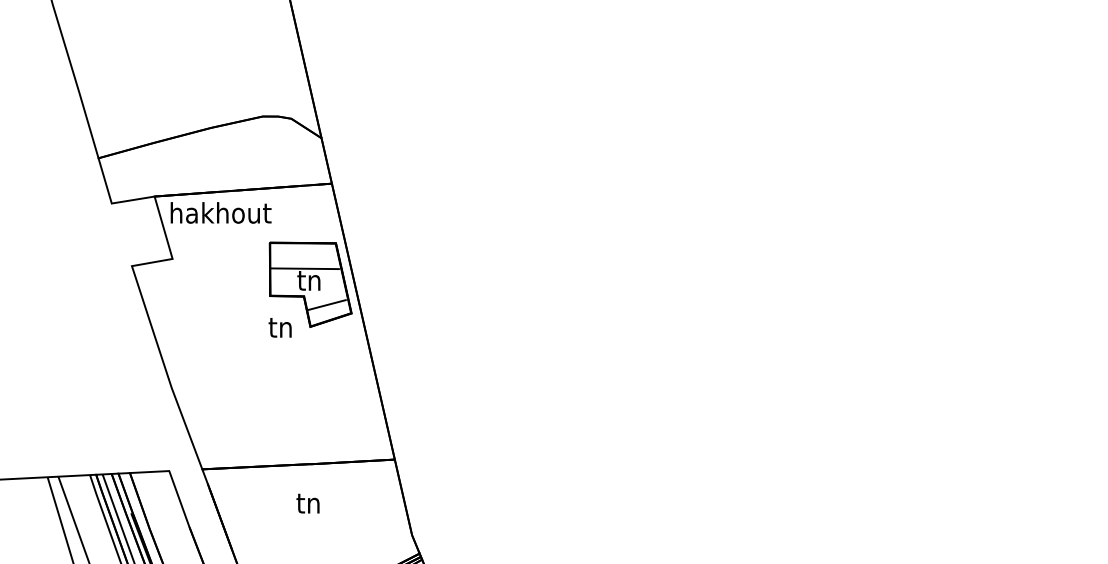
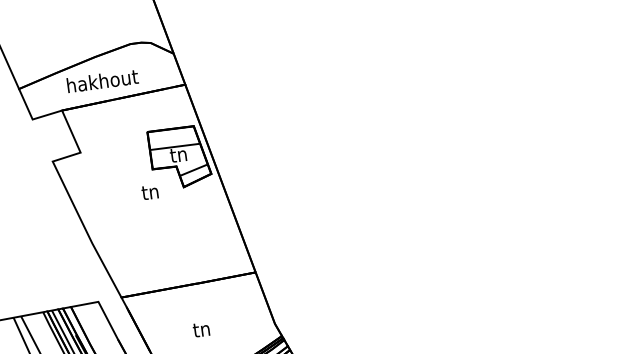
text: (220, 212) -> (102, 80), moved
text: (279, 327) -> (149, 192), moved
text: (307, 503) -> (201, 329), moved

